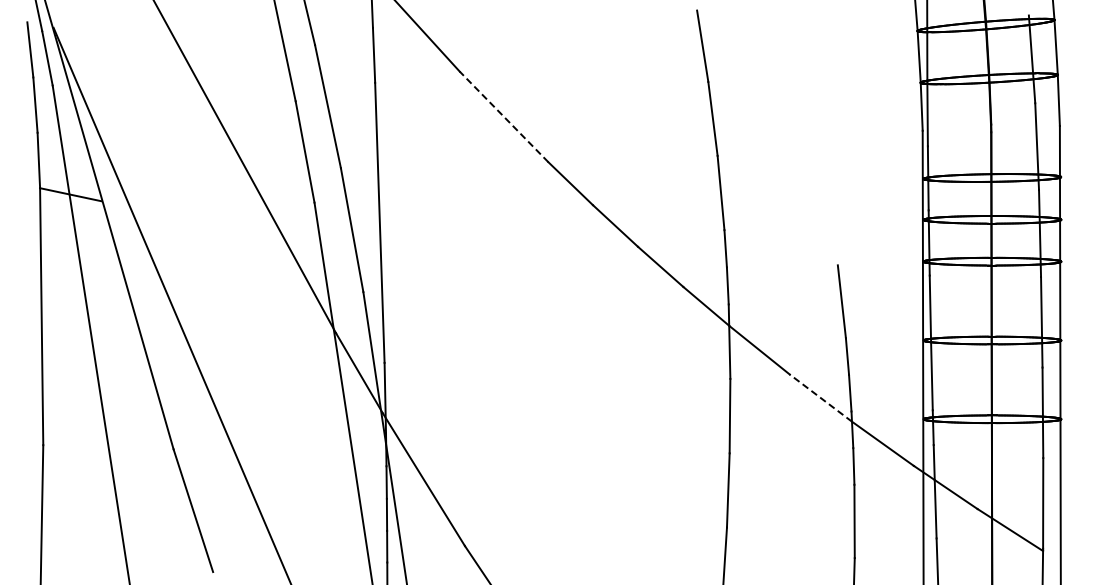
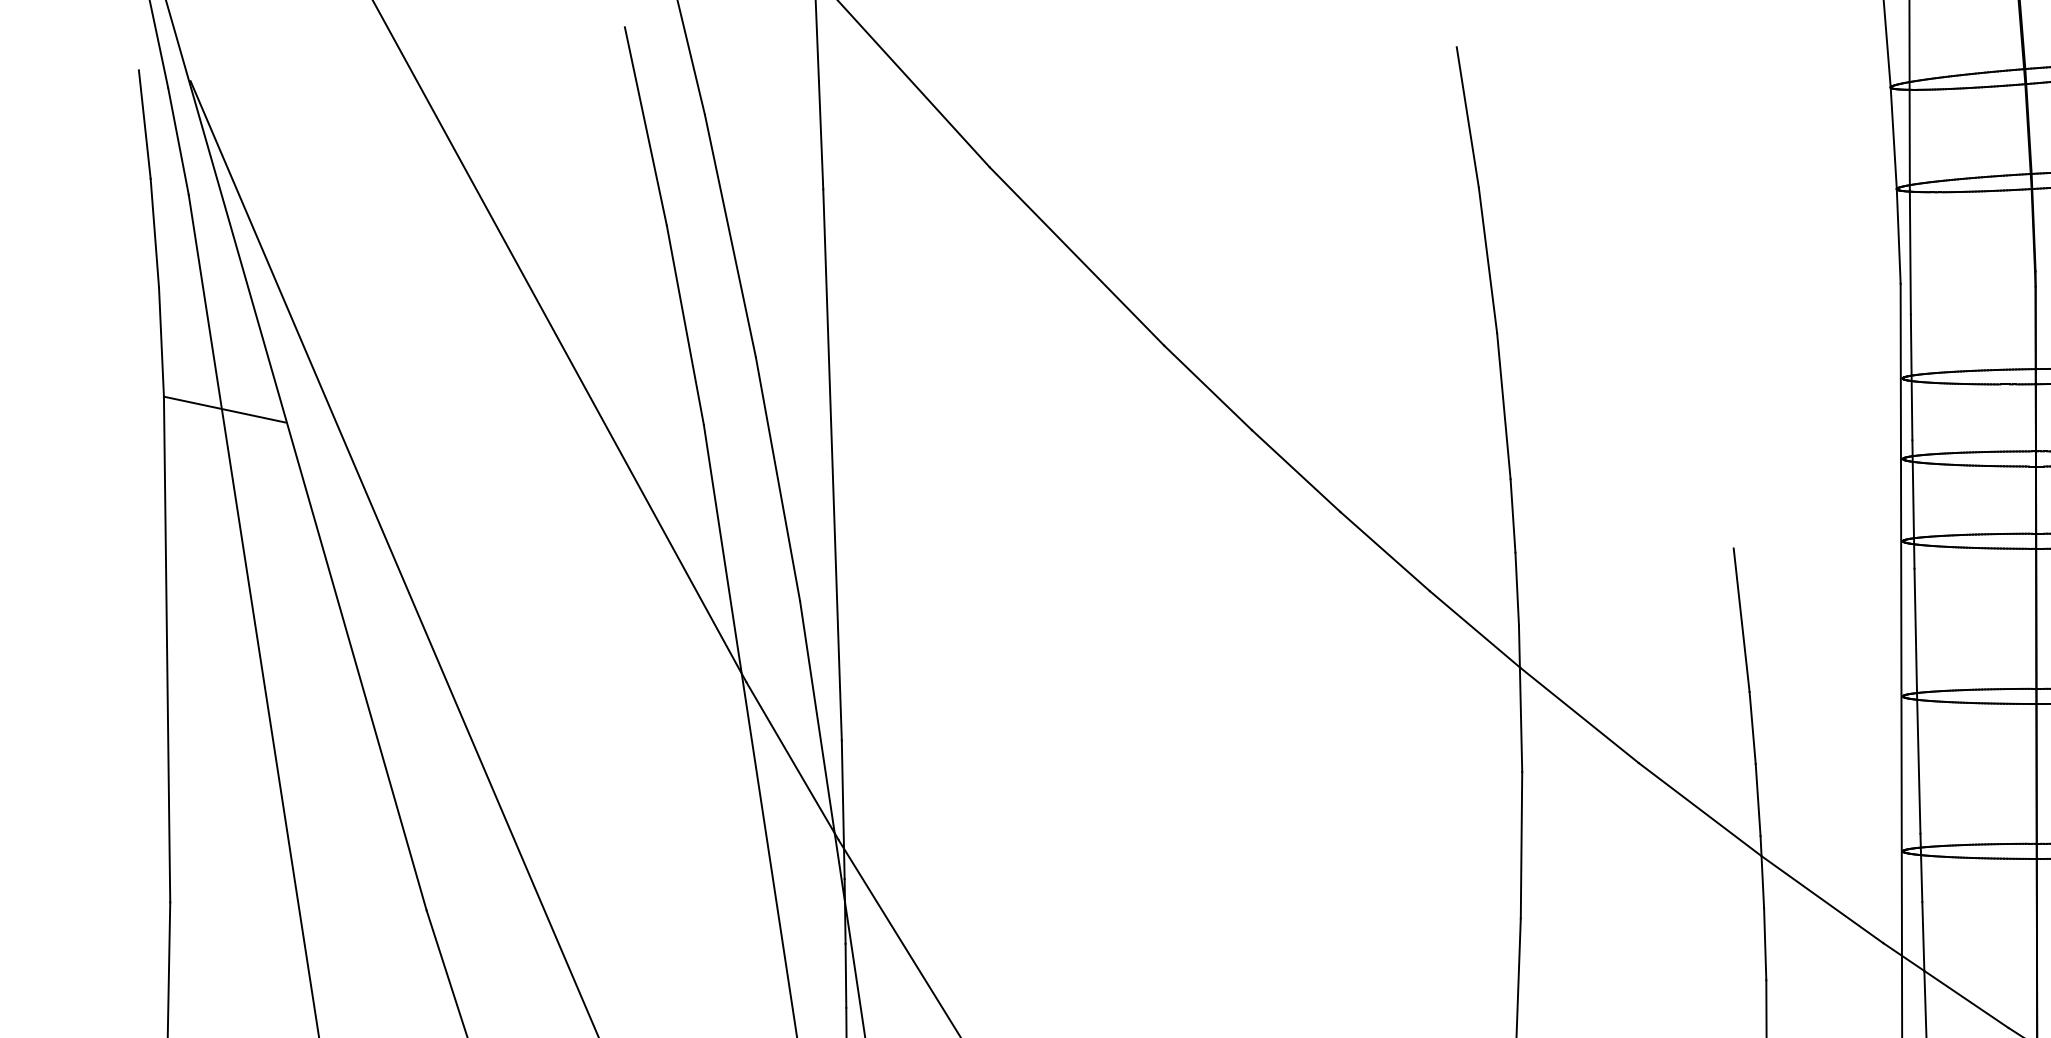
line: (503, 116) -> (1075, 255), dashed -> solid
line: (820, 397) -> (1699, 808), dashed -> solid

